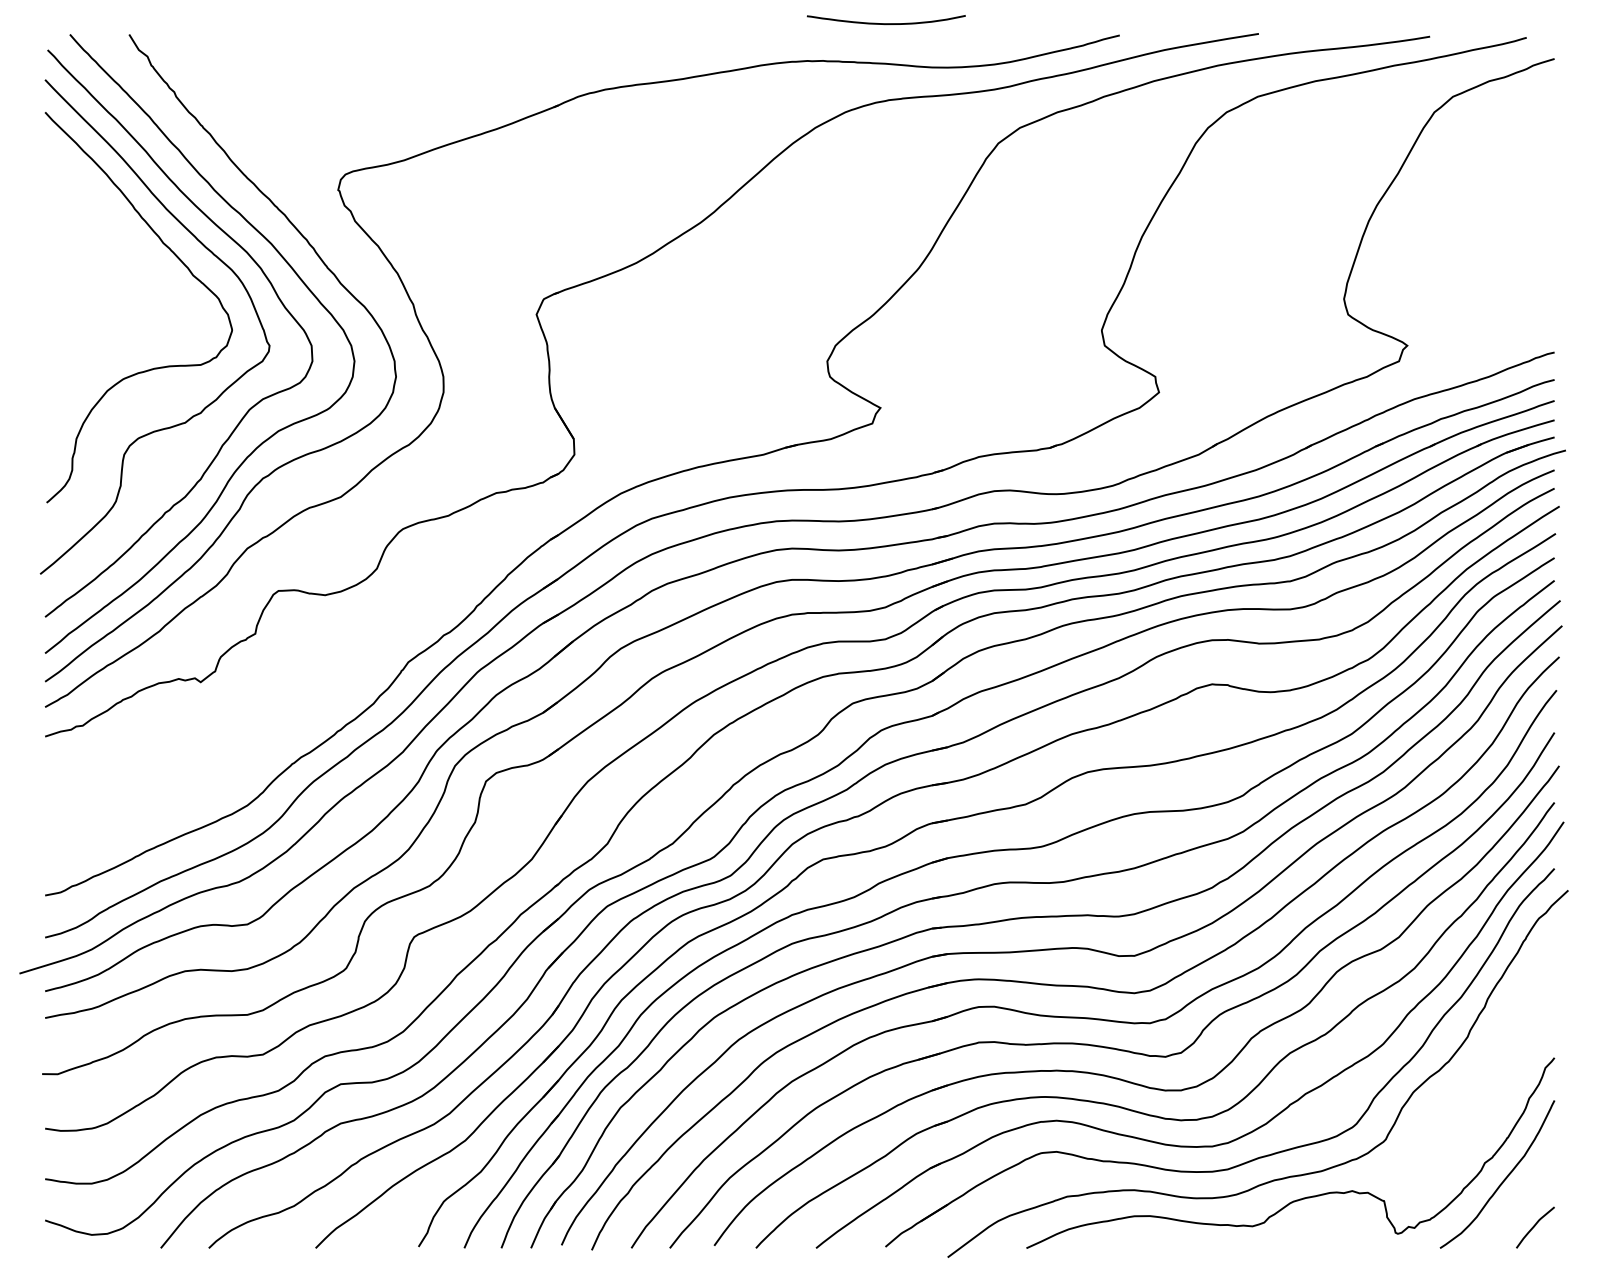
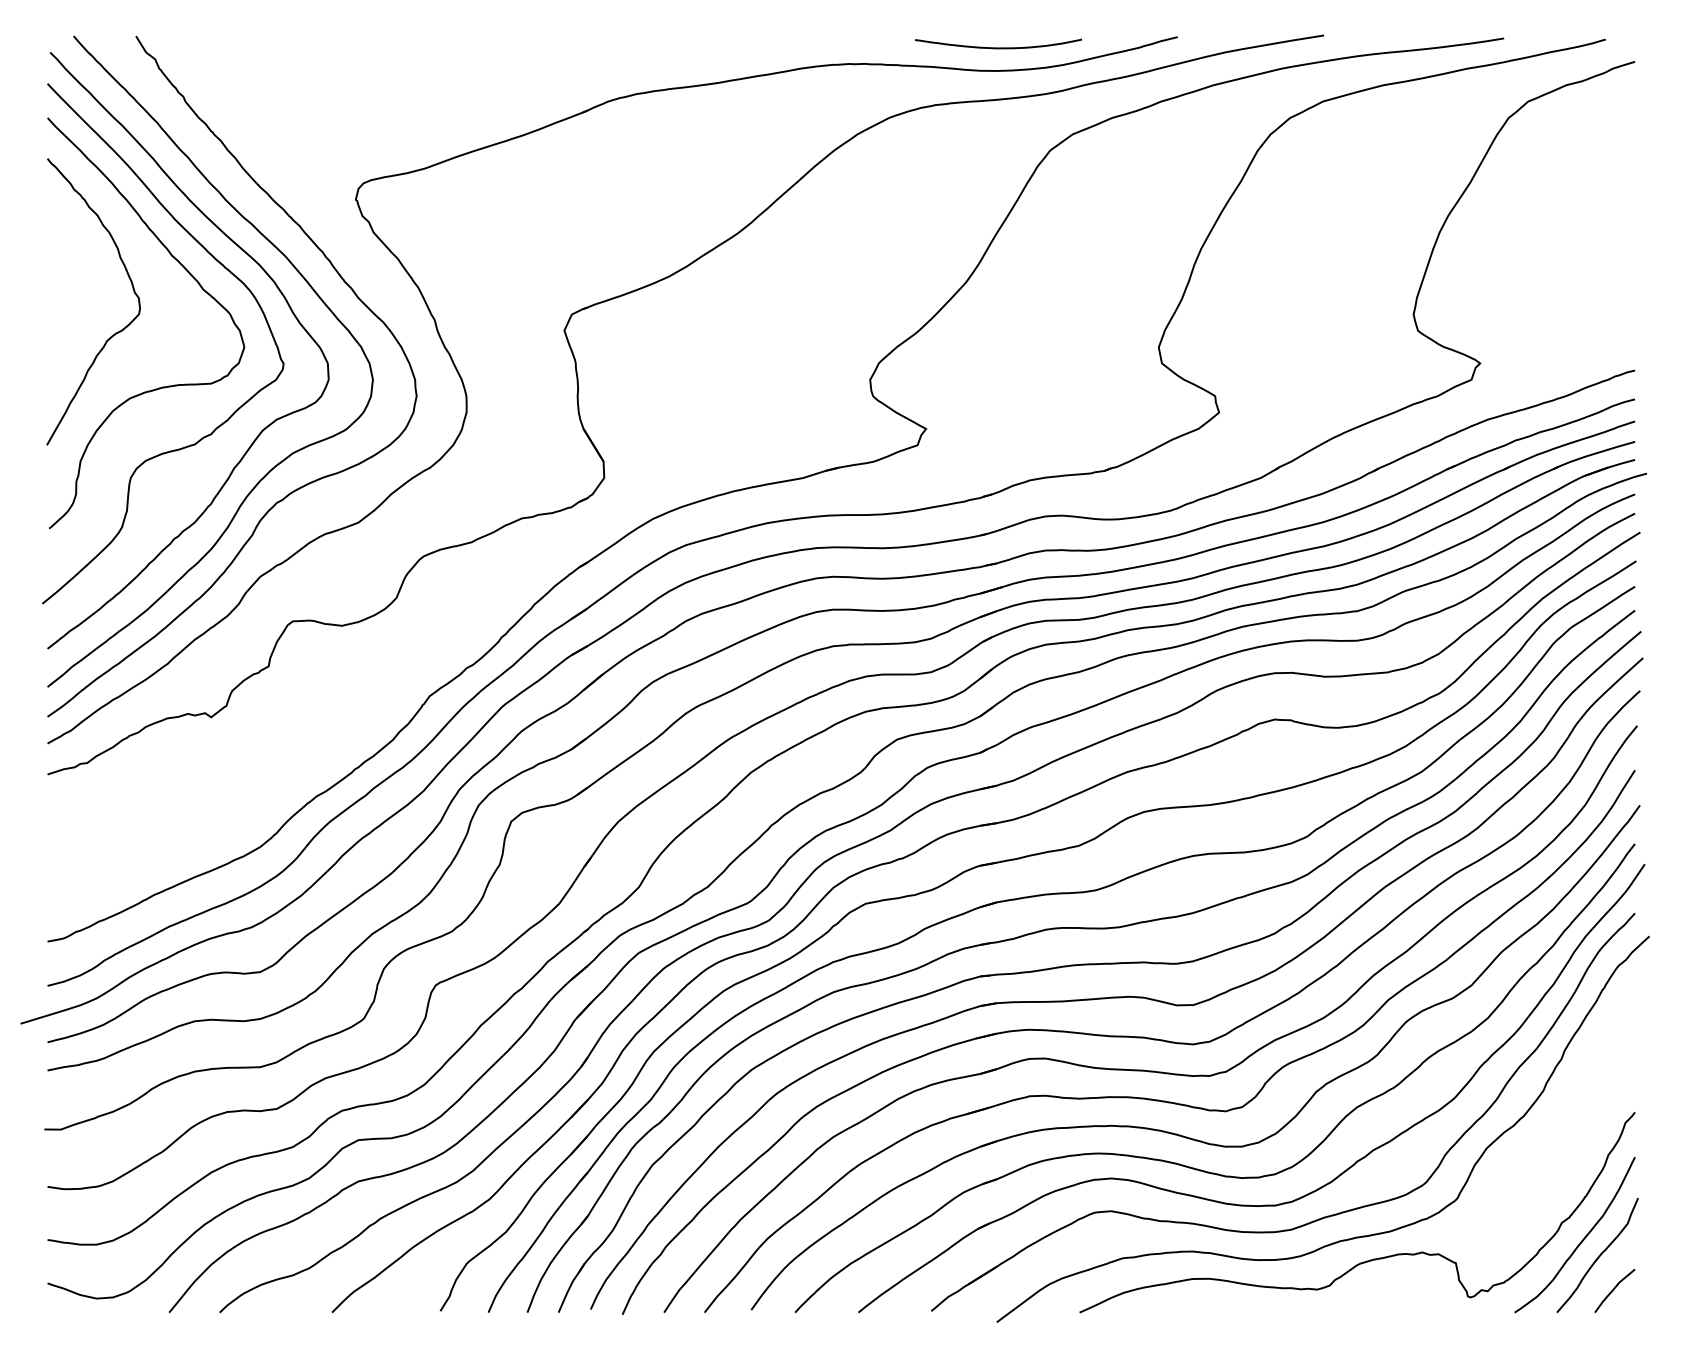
curve: (886, 23) -> (998, 47), moved
curve: (109, 316) -> (115, 332), added
curve: (1519, 1194) -> (1598, 1256), added

